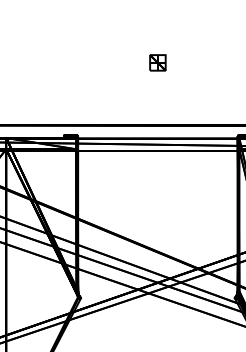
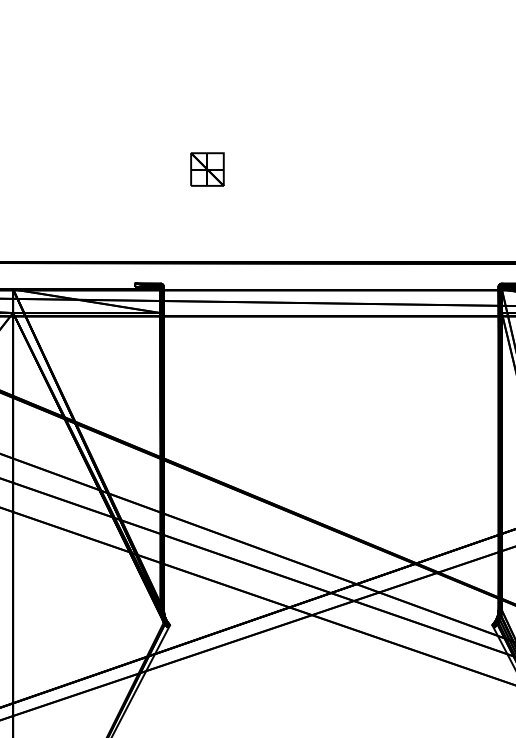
part: (157, 62) -> (206, 168), moved

